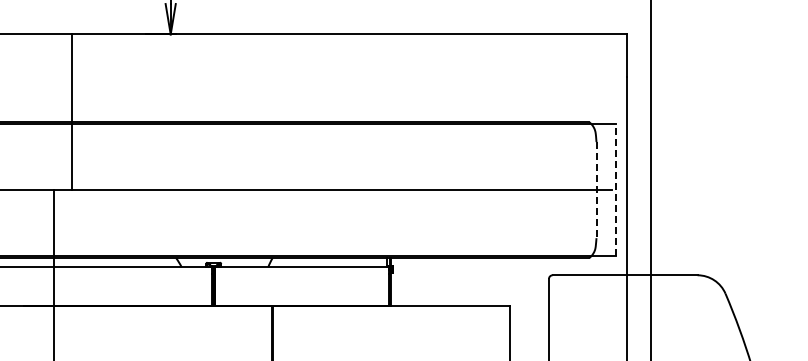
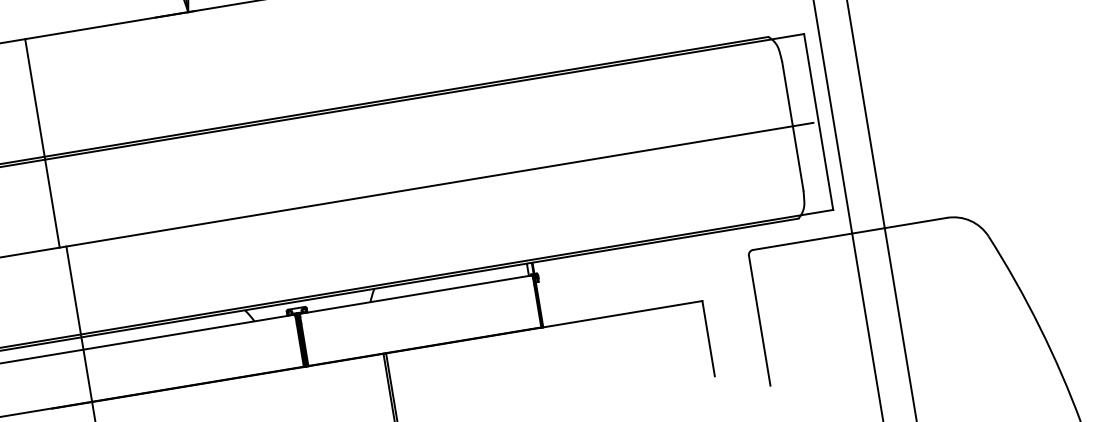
line: (71, 112) -> (41, 143), moved
line: (596, 190) -> (792, 126), dashed -> solid
line: (615, 190) -> (818, 122), dashed -> solid

